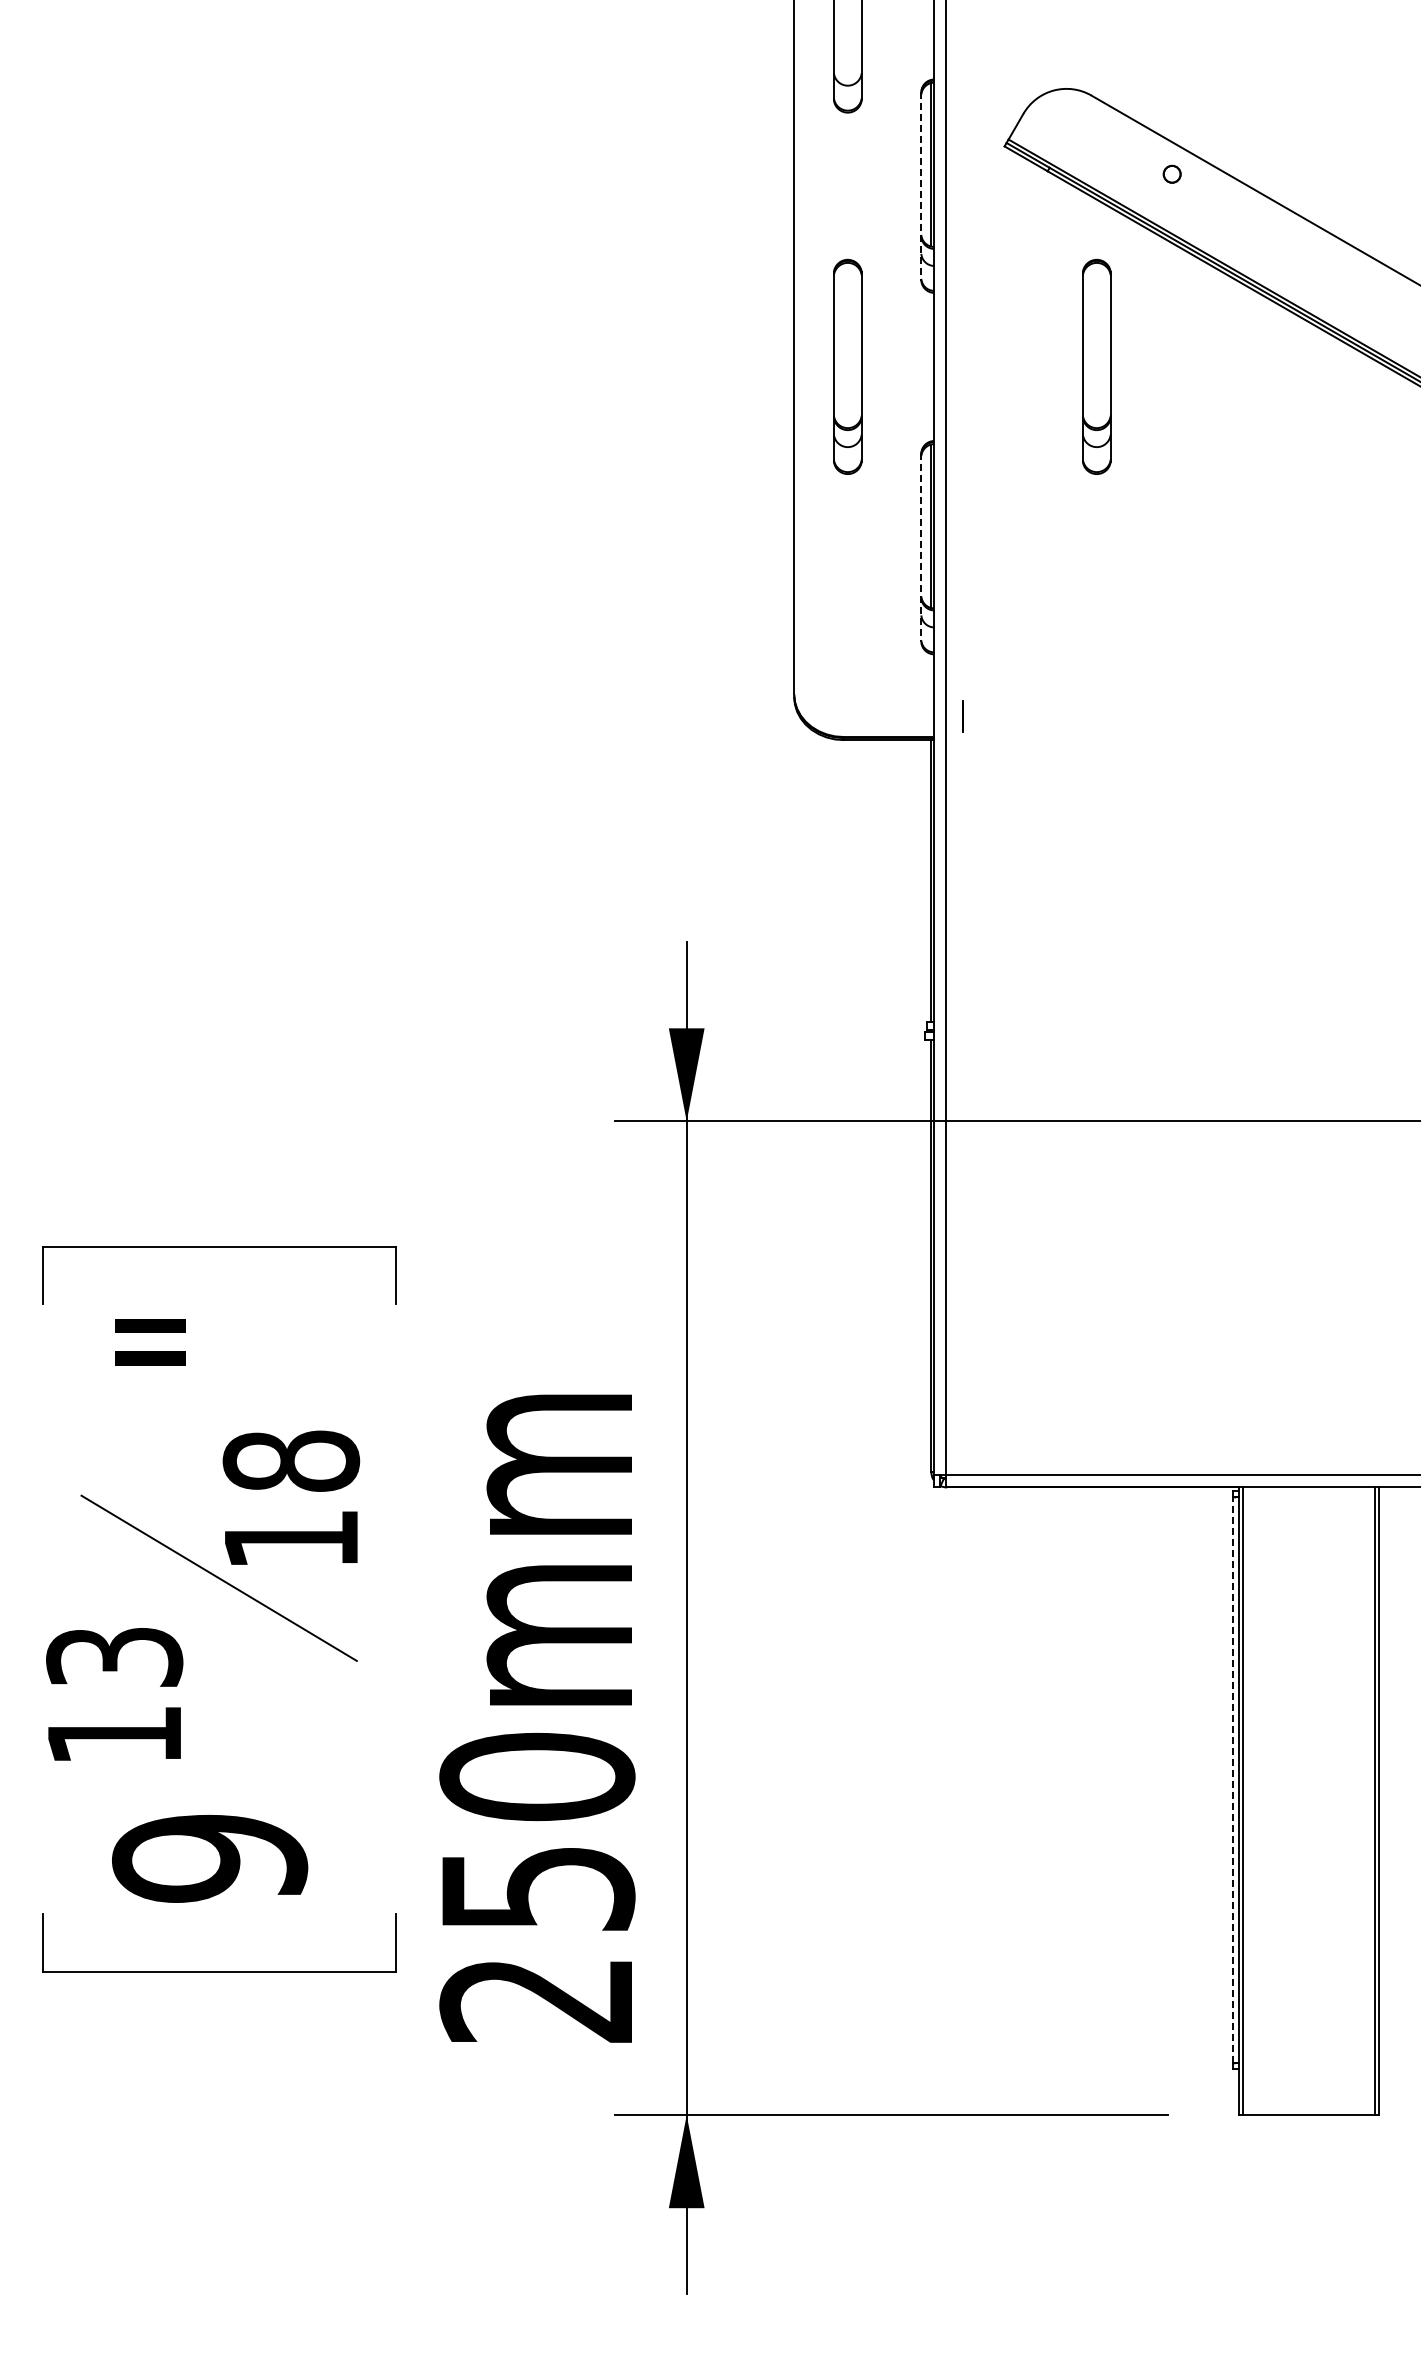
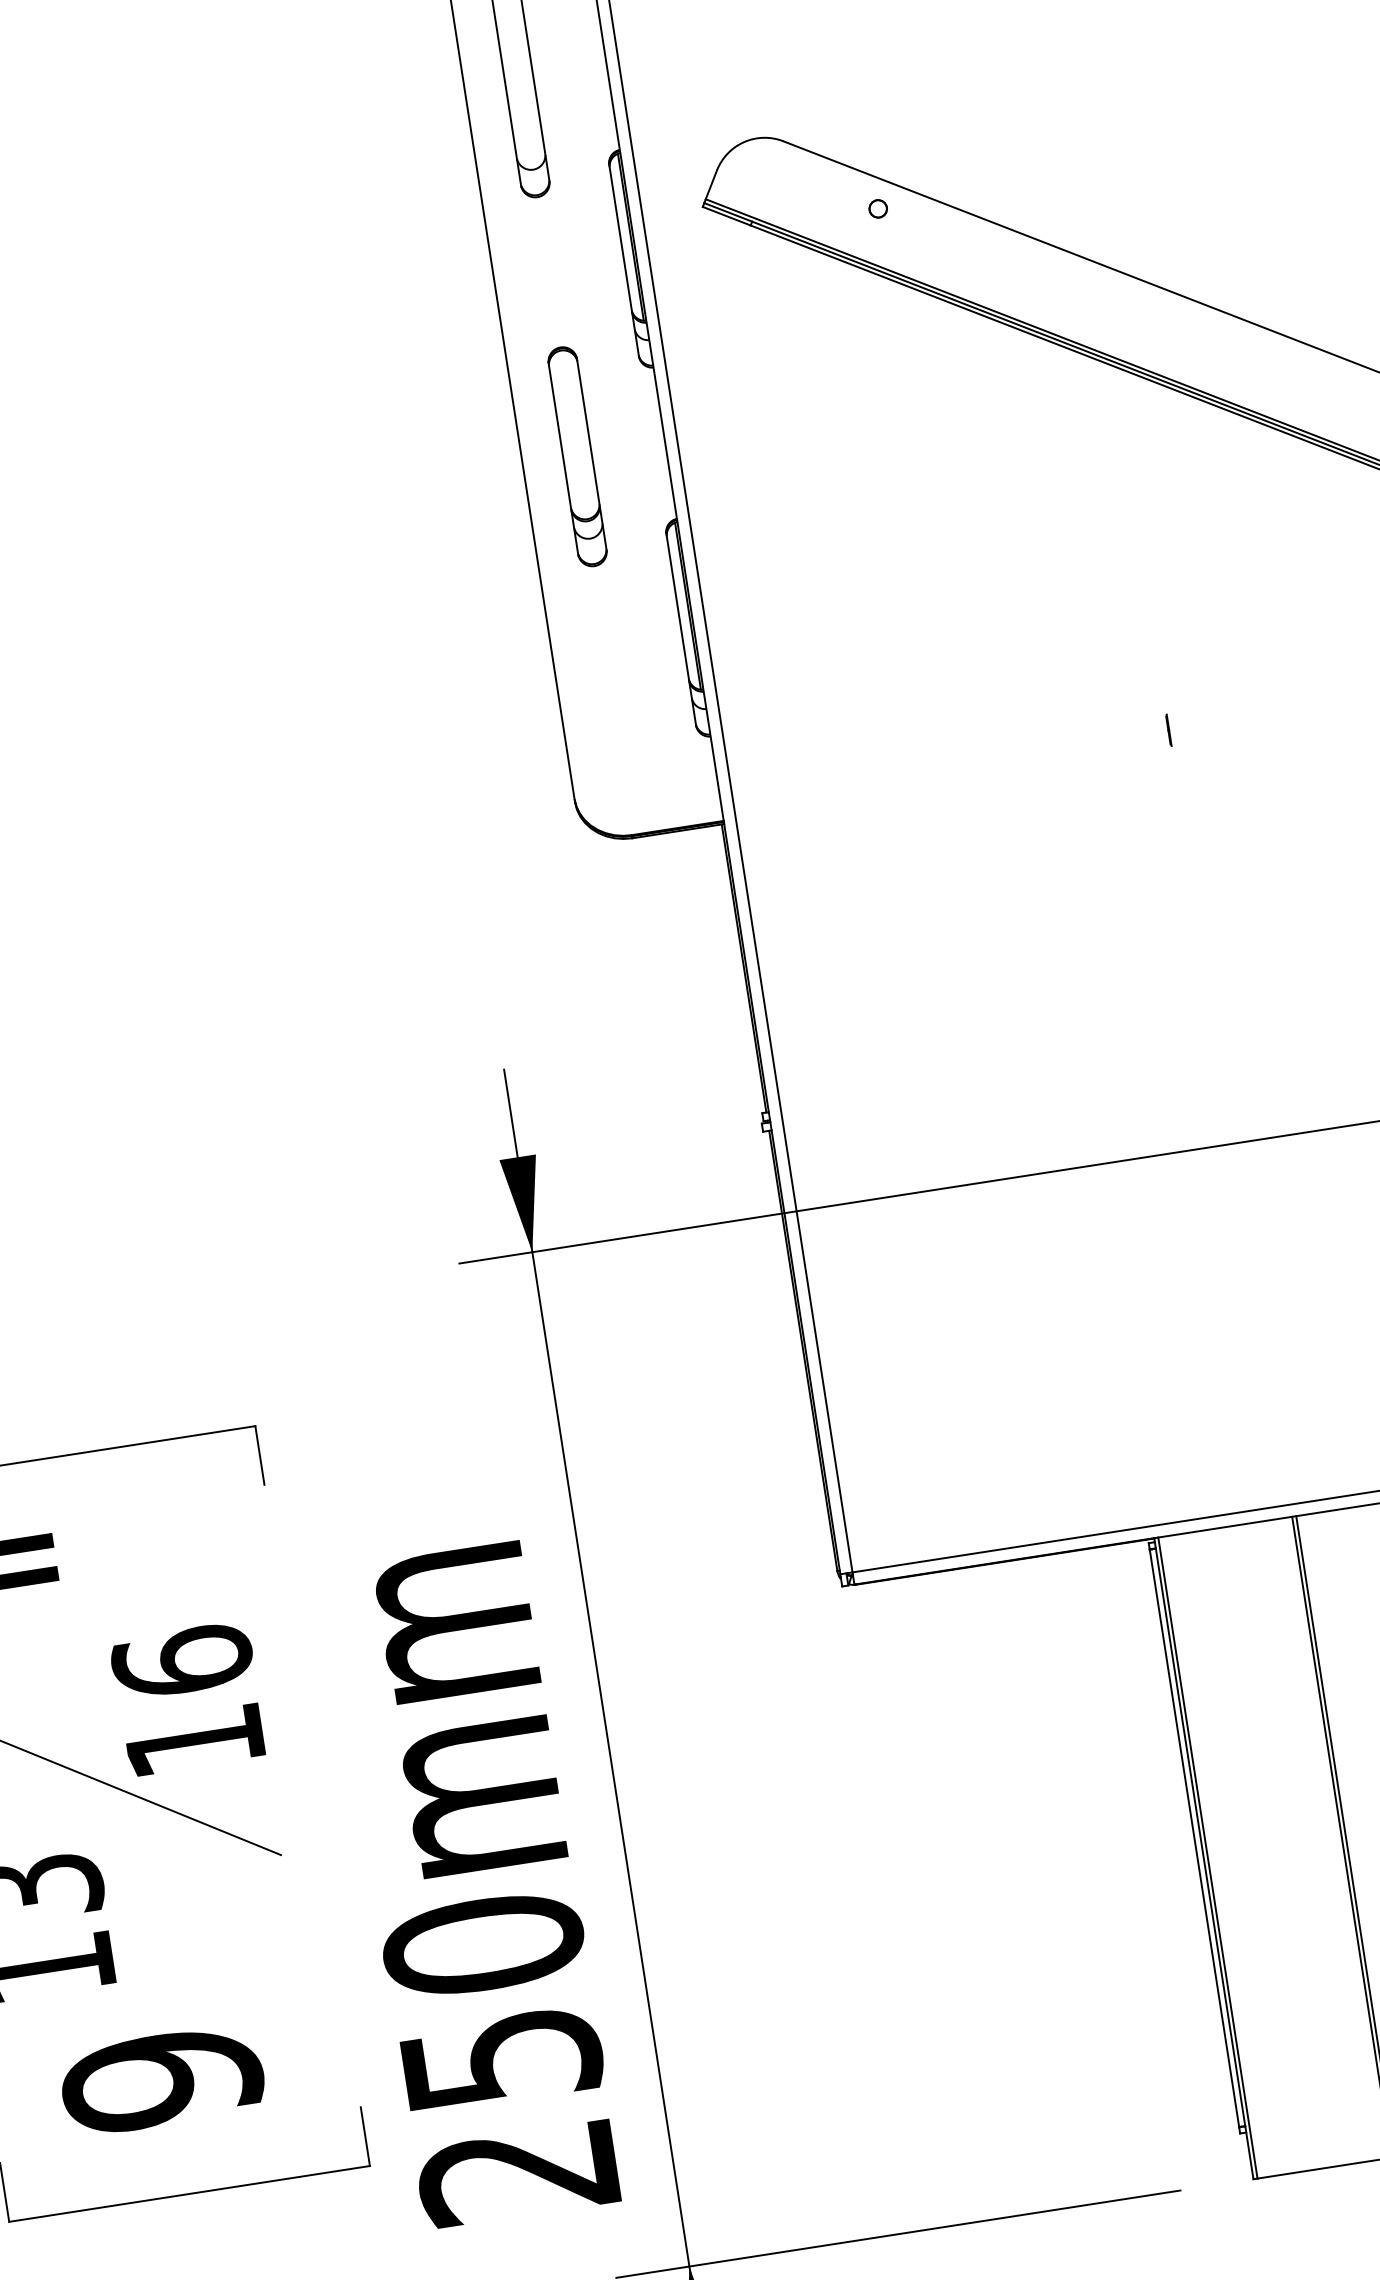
line: (921, 186) -> (624, 260), dashed -> solid
part: (1096, 366) -> (831, 417), removed
line: (921, 547) -> (681, 629), dashed -> solid
line: (962, 716) -> (1168, 730), moved
text: (291, 1460) -> (182, 1660), 18 -> 16
line: (1233, 1780) -> (1194, 1838), dashed -> solid

